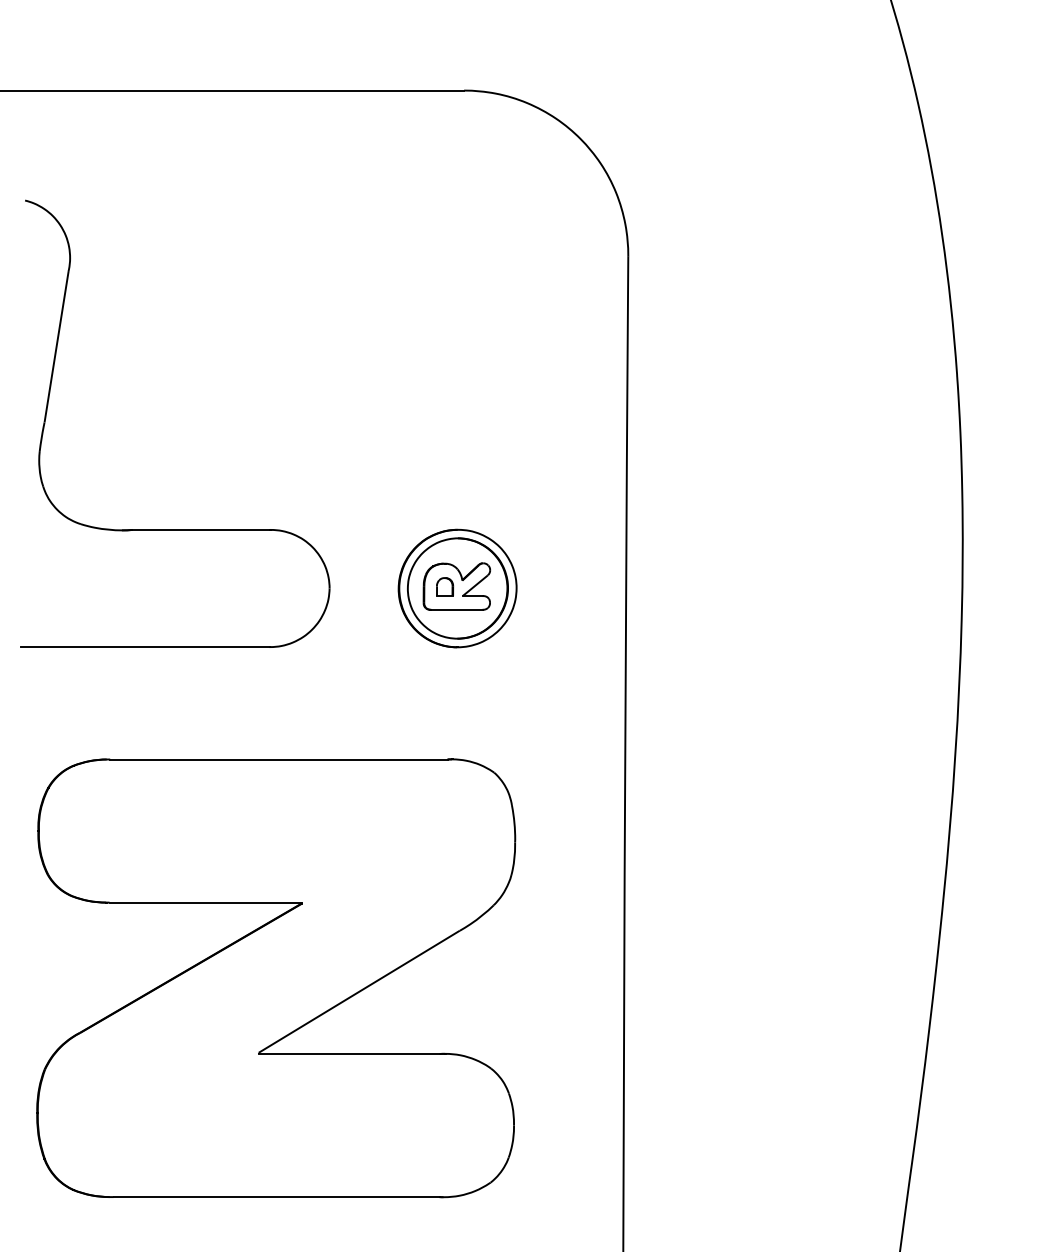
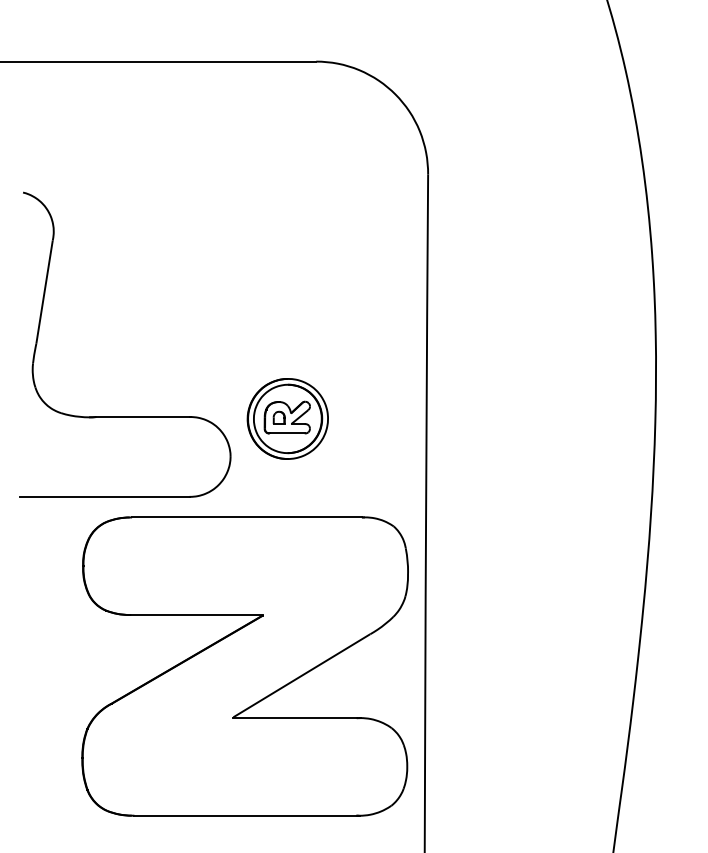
part: (175, 529) -> (125, 416), moved
part: (457, 587) -> (287, 418), moved
part: (275, 978) -> (244, 666), moved

